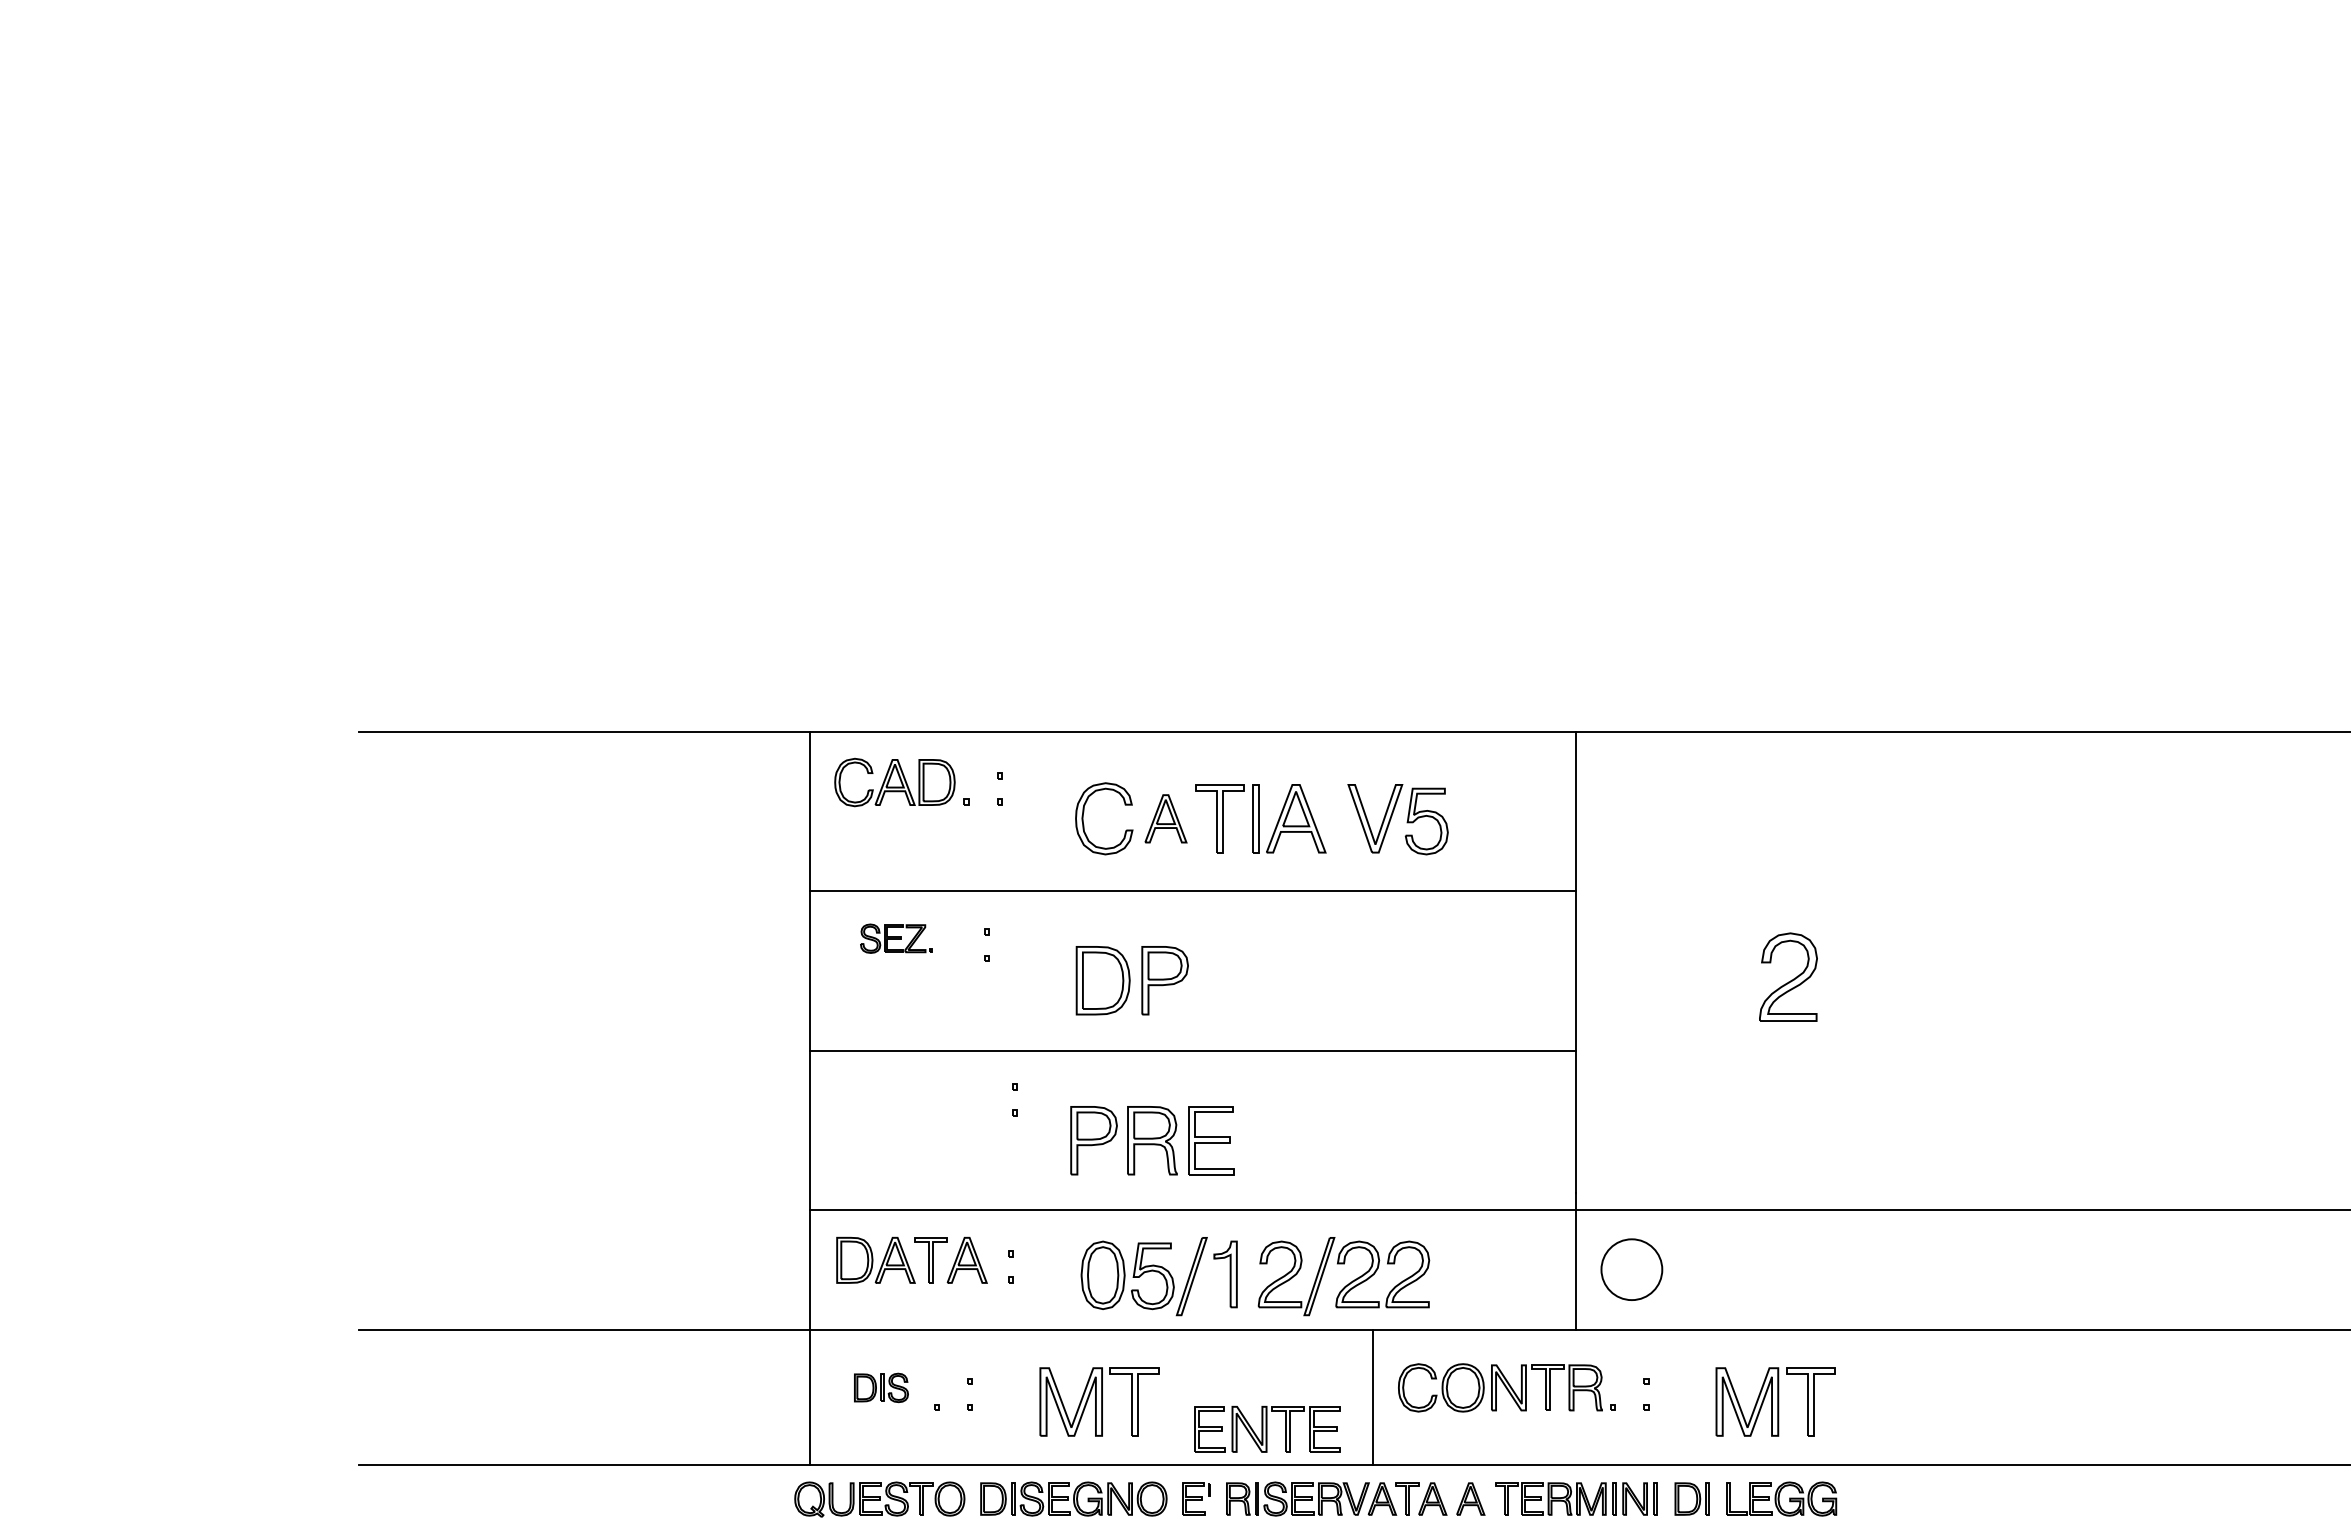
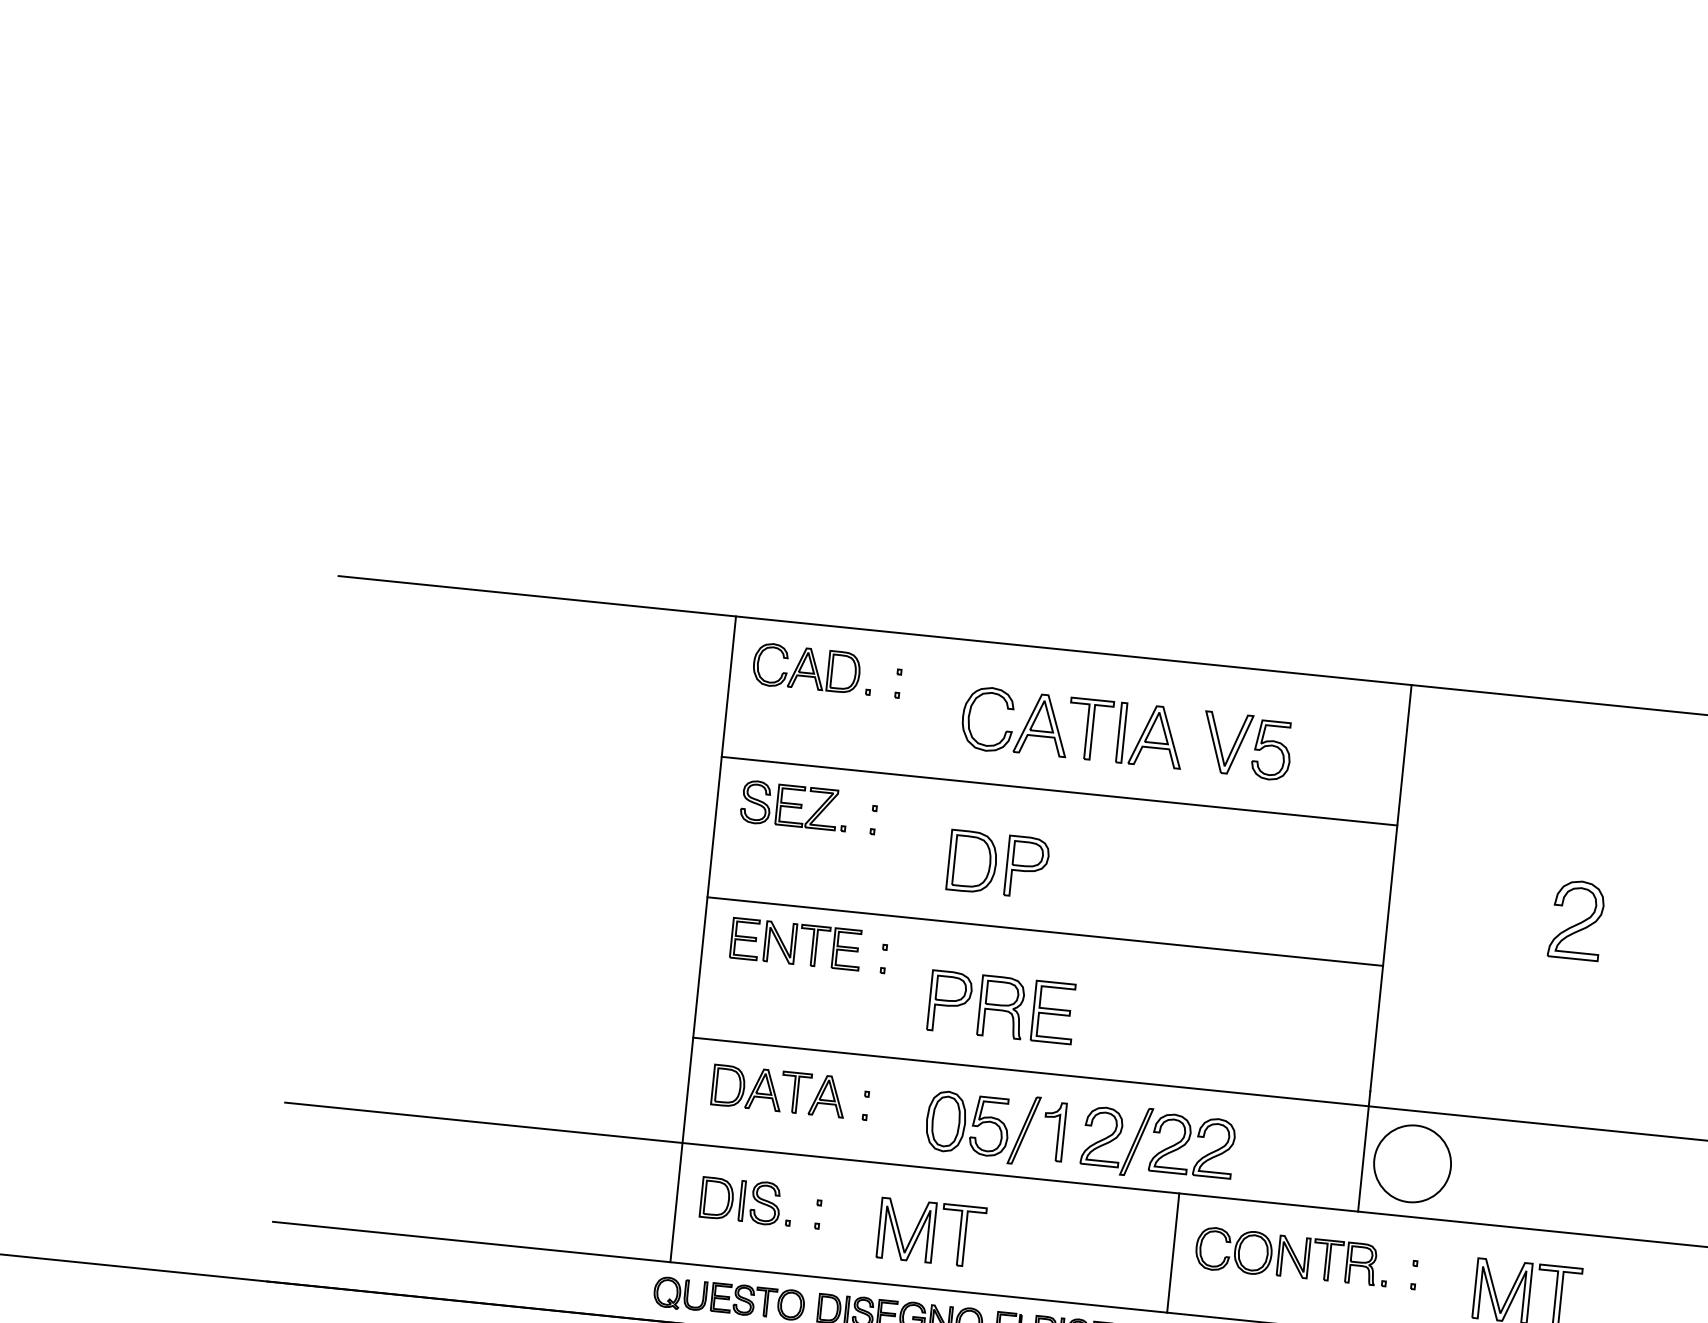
part: (1165, 818) -> (1041, 724), size x1.43
part: (896, 938) -> (794, 806), size x1.67
circle: (1631, 1269) -> (1412, 1163), size x1.43
part: (881, 1387) -> (740, 1200), size x1.67
part: (1267, 1428) -> (796, 943), moved

